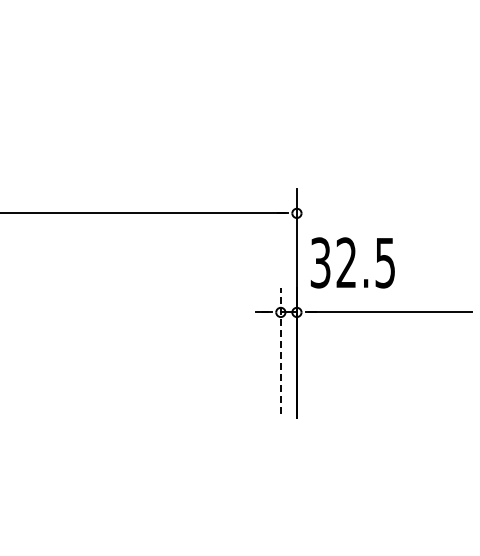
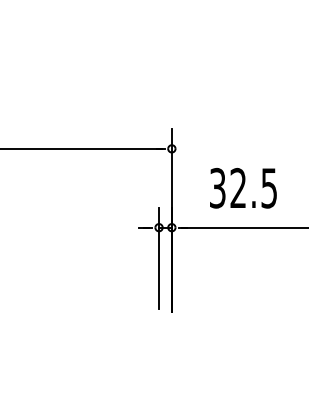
text: (352, 262) -> (243, 187), moved
line: (280, 350) -> (158, 257), dashed -> solid

